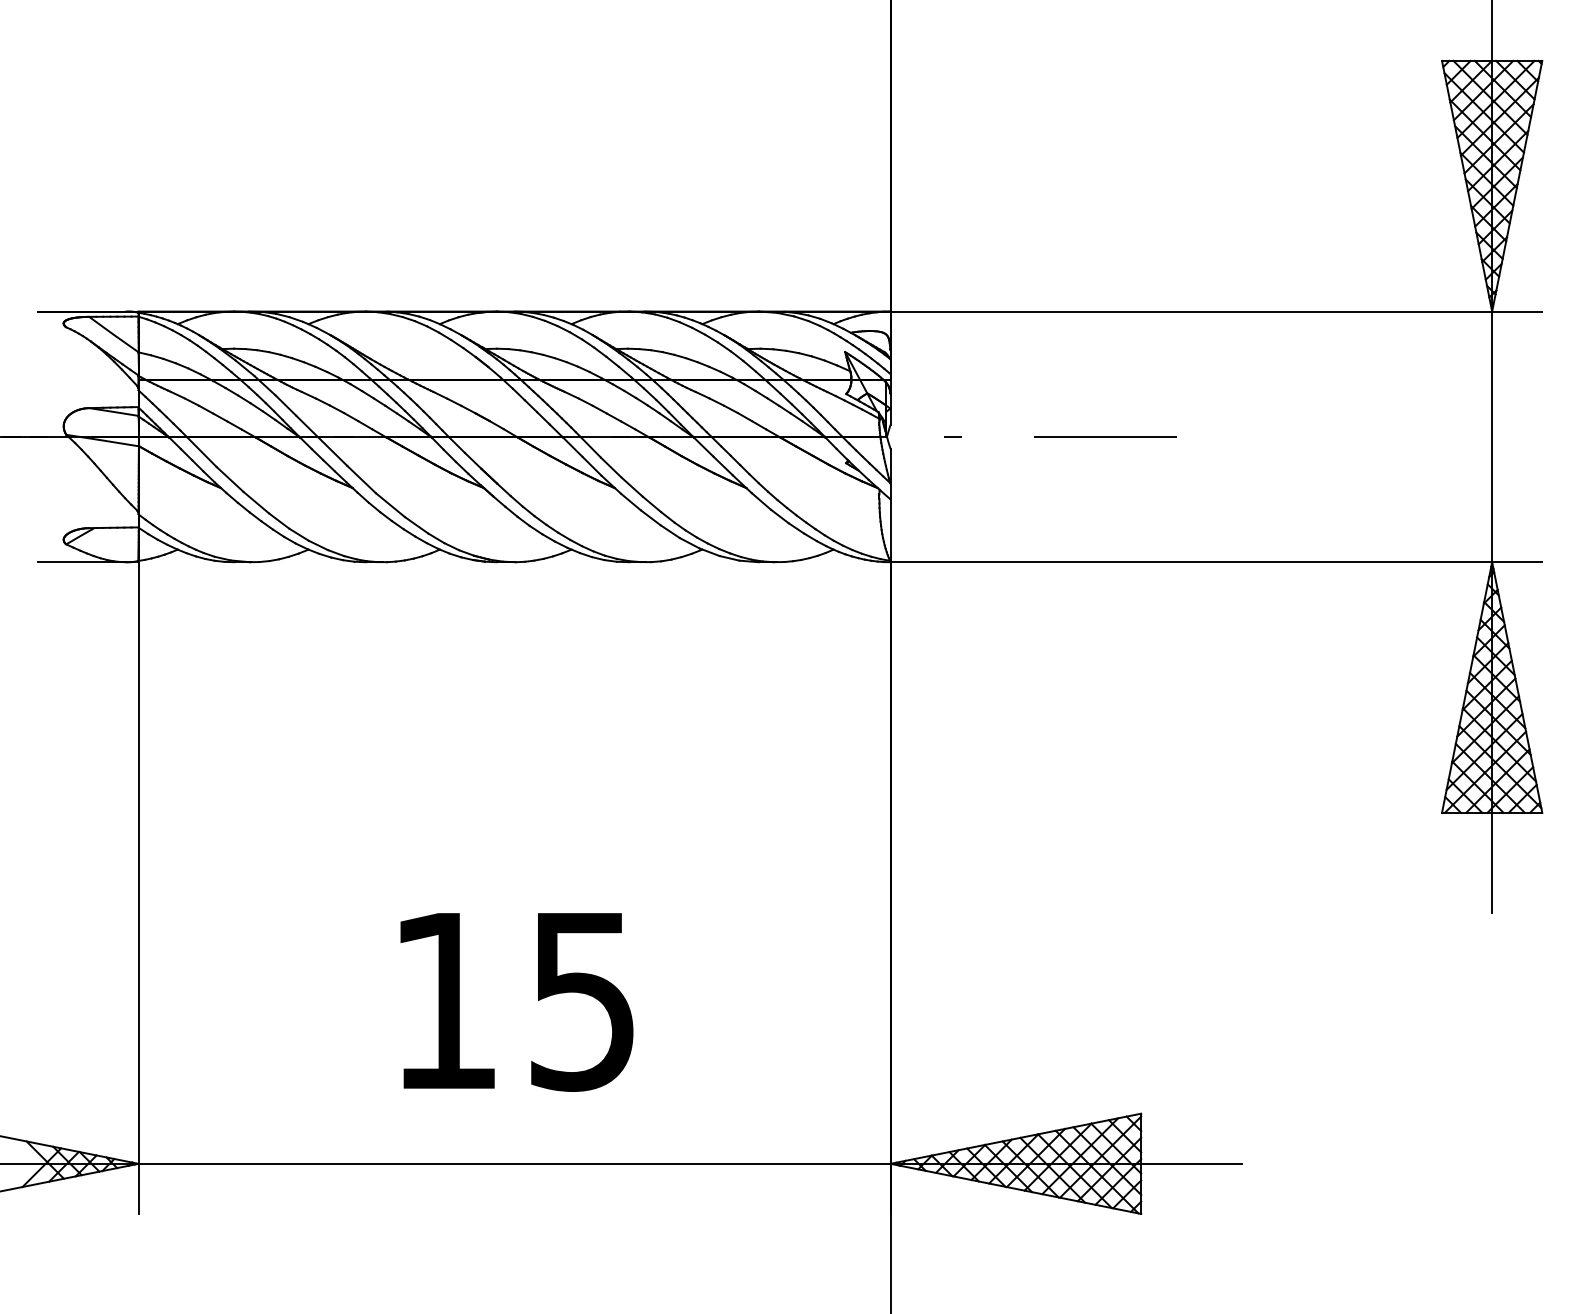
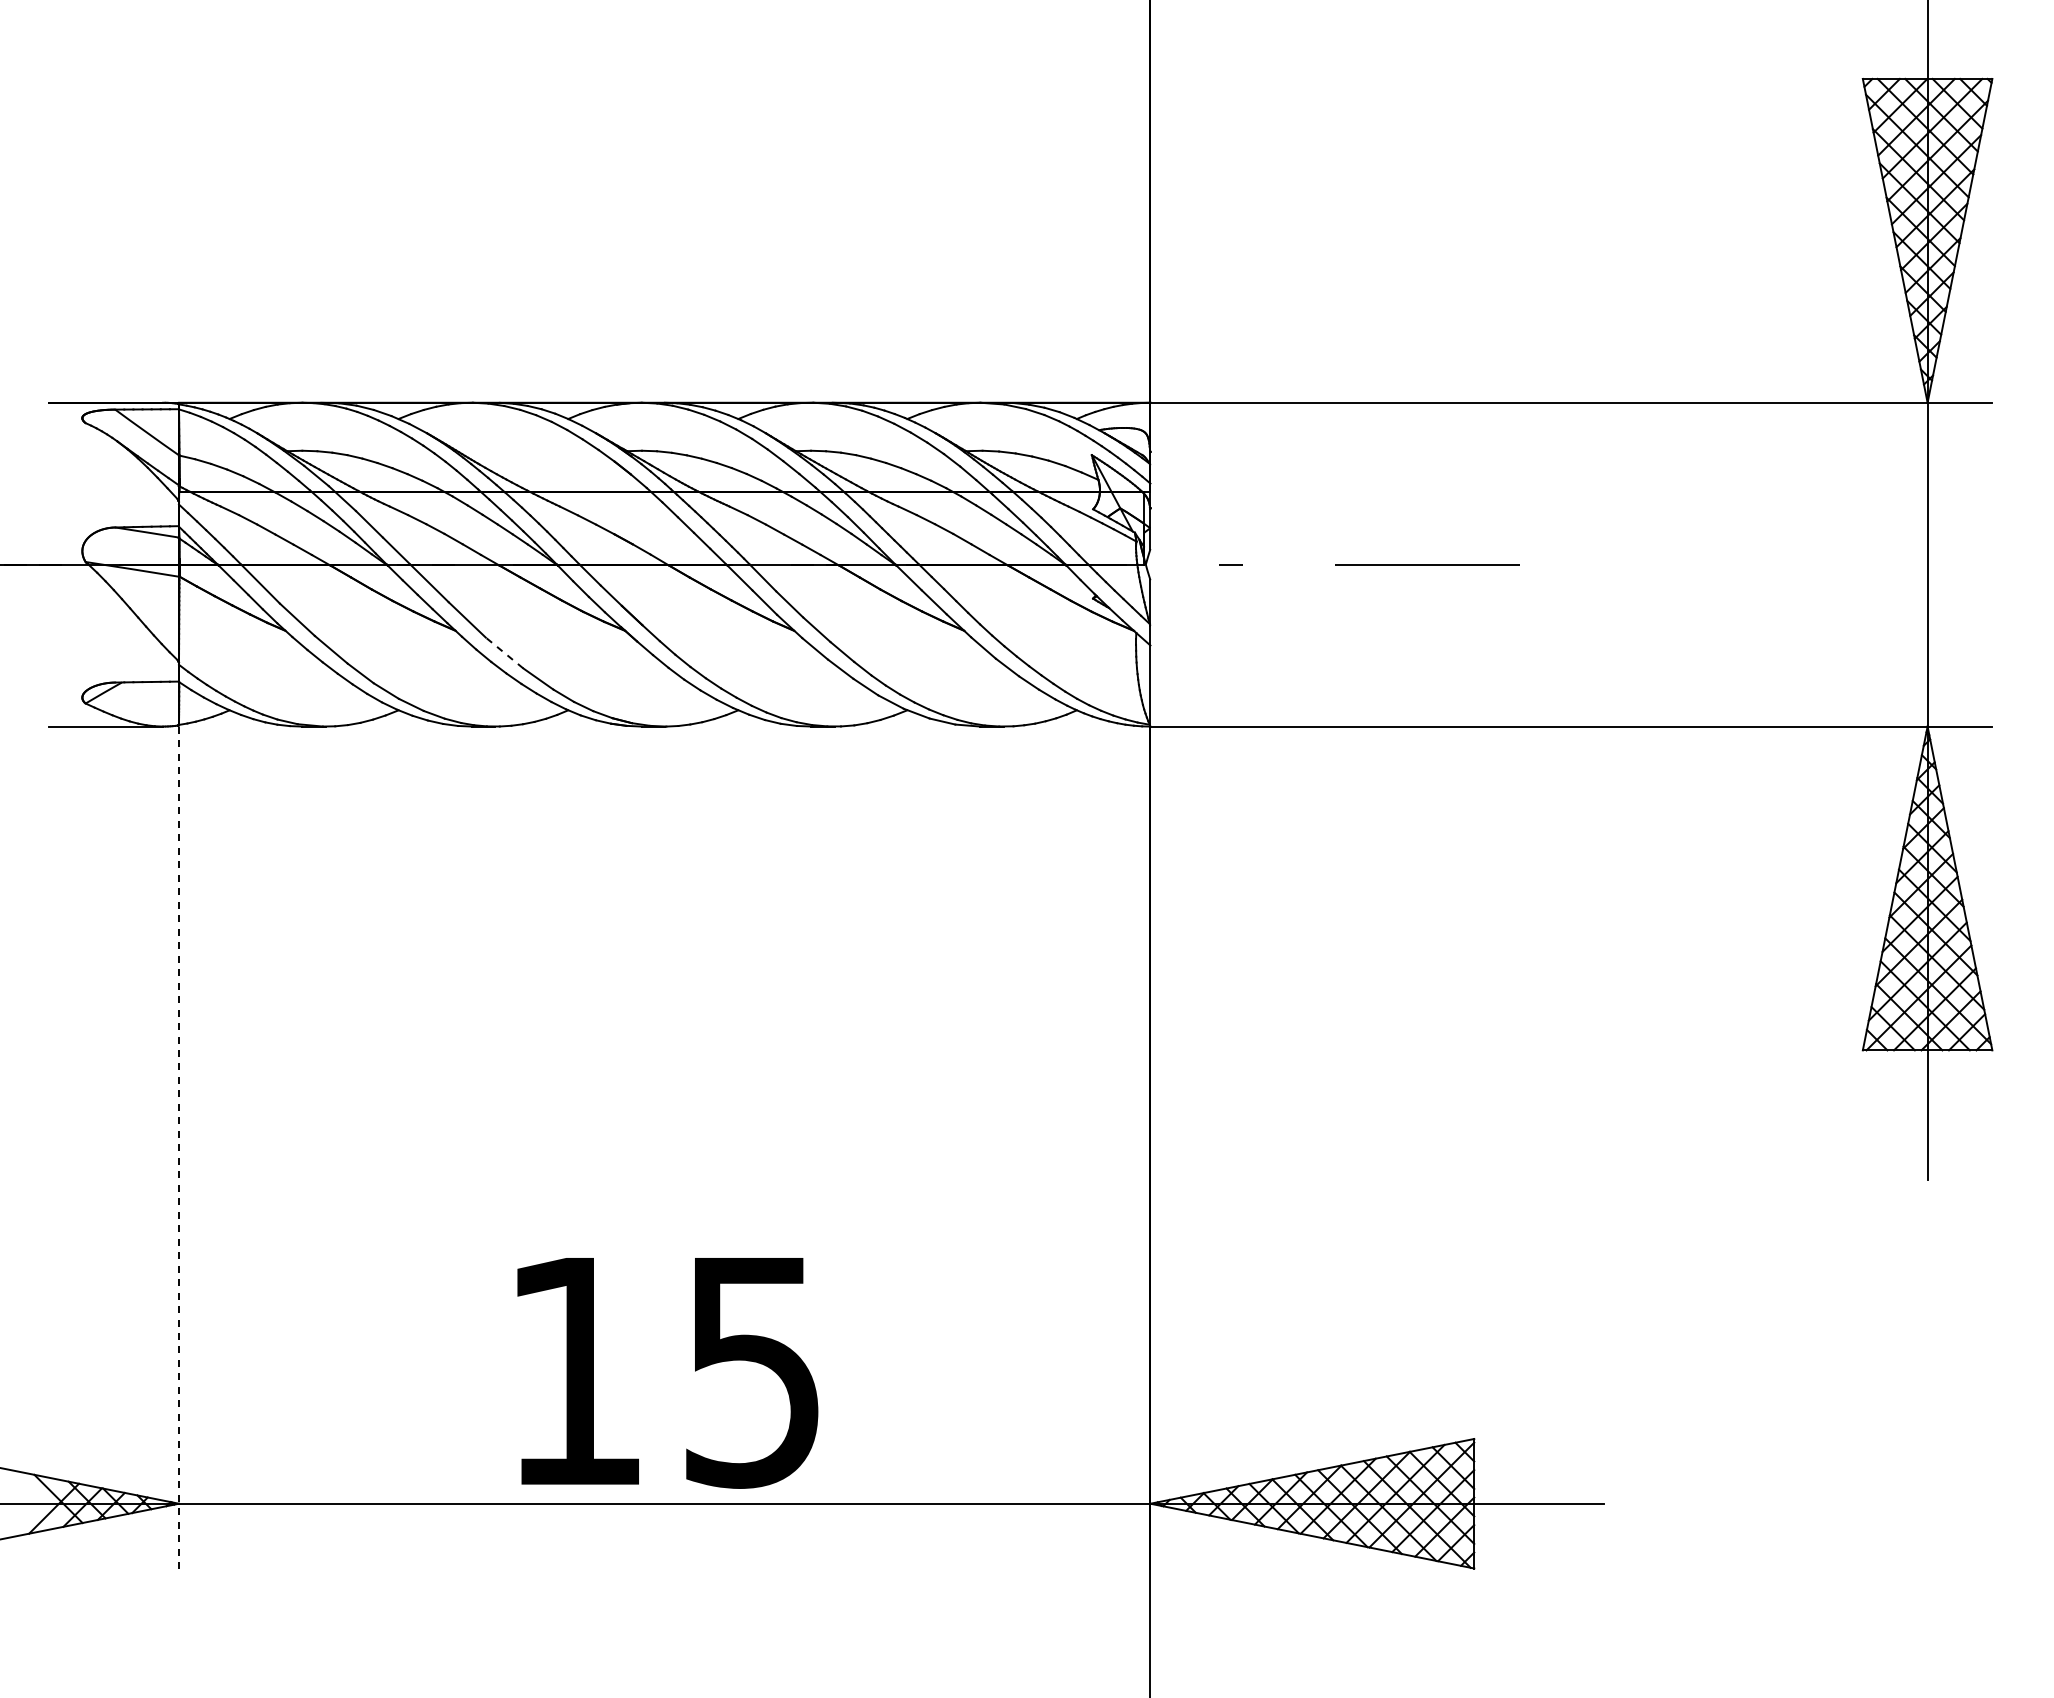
line: (390, 504) -> (504, 652), solid -> dashed
line: (138, 888) -> (179, 1147), solid -> dashed
text: (516, 1002) -> (667, 1373), moved

